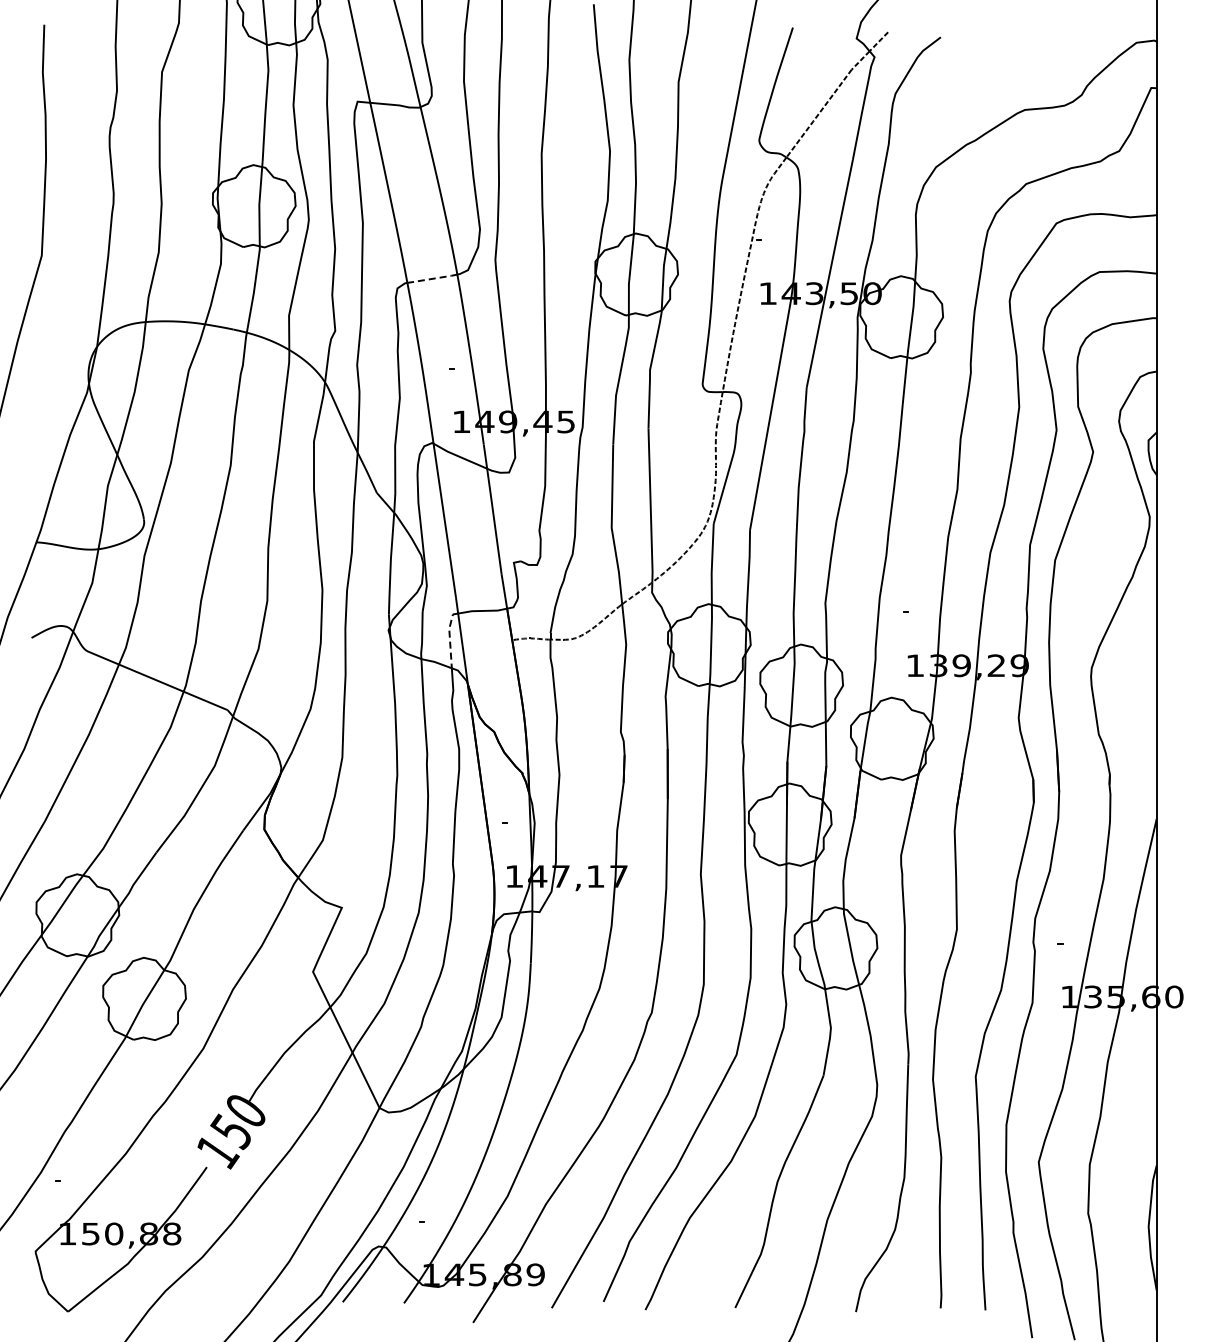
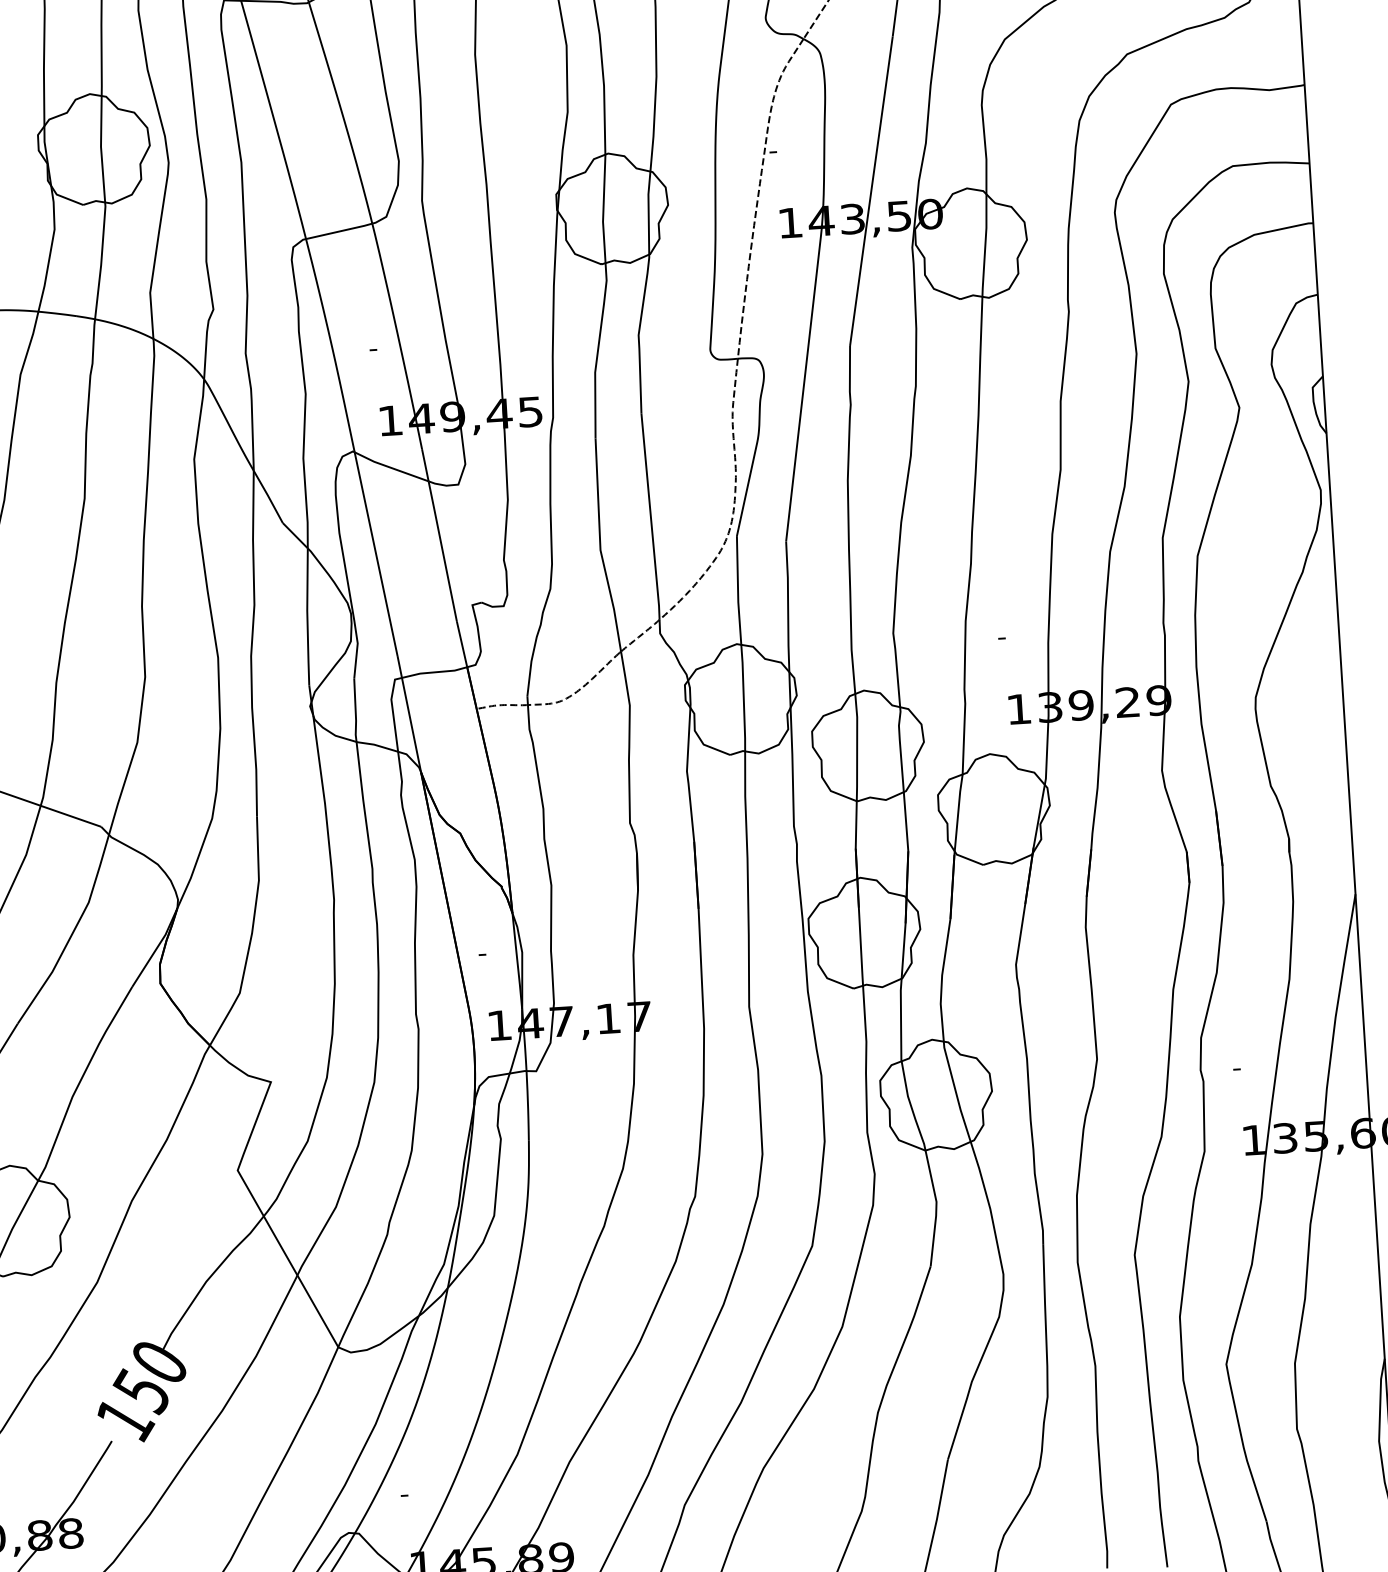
line: (432, 278) -> (339, 231), dashed -> solid
line: (449, 636) -> (392, 709), dashed -> solid

